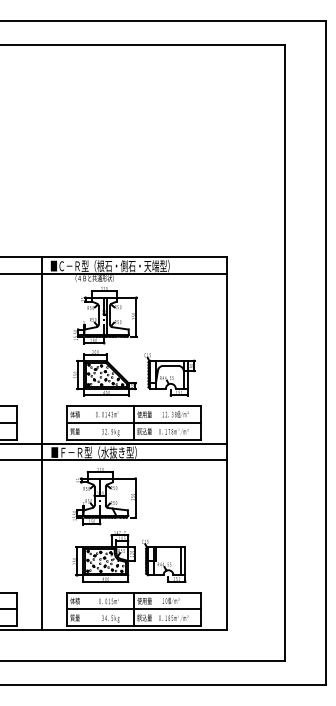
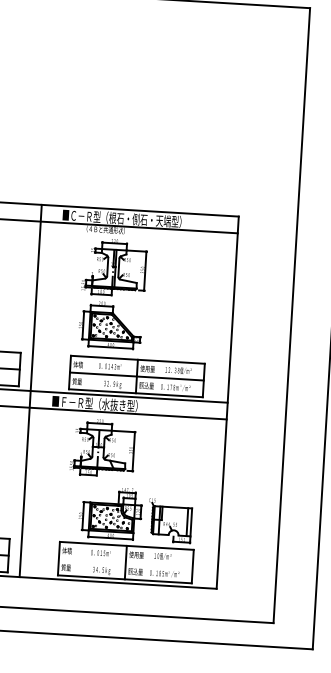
part: (169, 374) -> (174, 330), removed
line: (42, 443) -> (30, 390), moved
part: (129, 556) -> (135, 514), moved
line: (134, 609) -> (125, 562), removed

